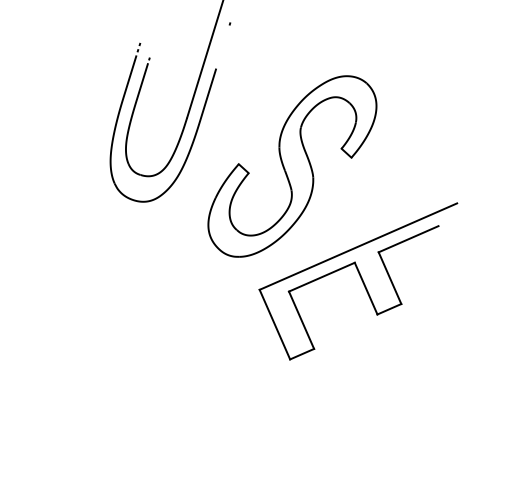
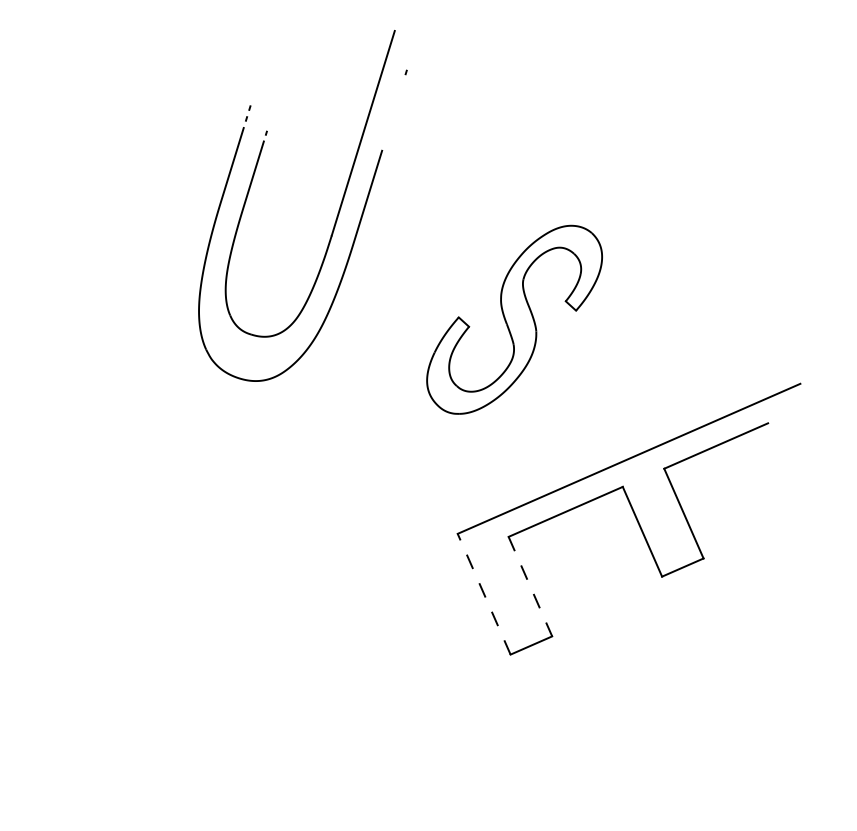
part: (292, 166) -> (514, 319), size x0.6
line: (301, 320) -> (530, 587), solid -> dashed
line: (274, 324) -> (483, 594), solid -> dashed

